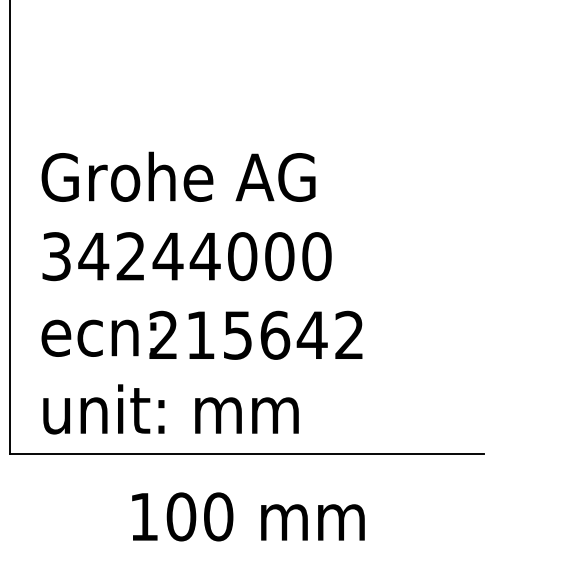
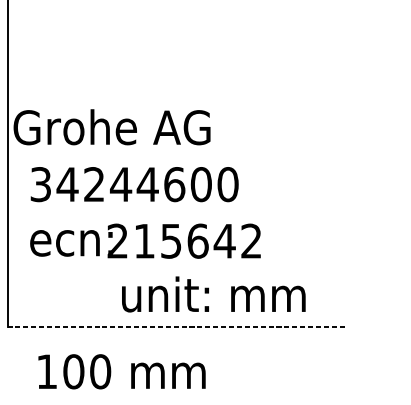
text: (178, 176) -> (112, 126), moved
text: (242, 256) -> (174, 184), 34244000 -> 34244600
text: (170, 409) -> (213, 294), moved
line: (247, 454) -> (178, 326), solid -> dashed
text: (248, 516) -> (122, 371), moved

